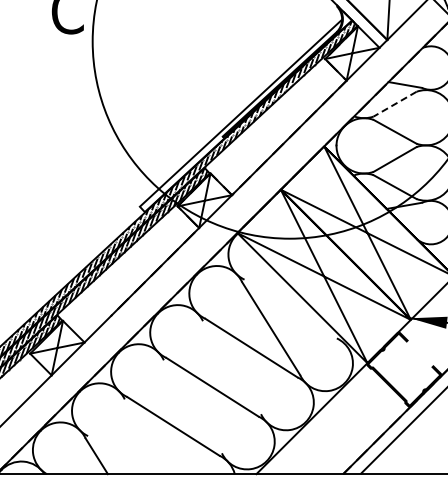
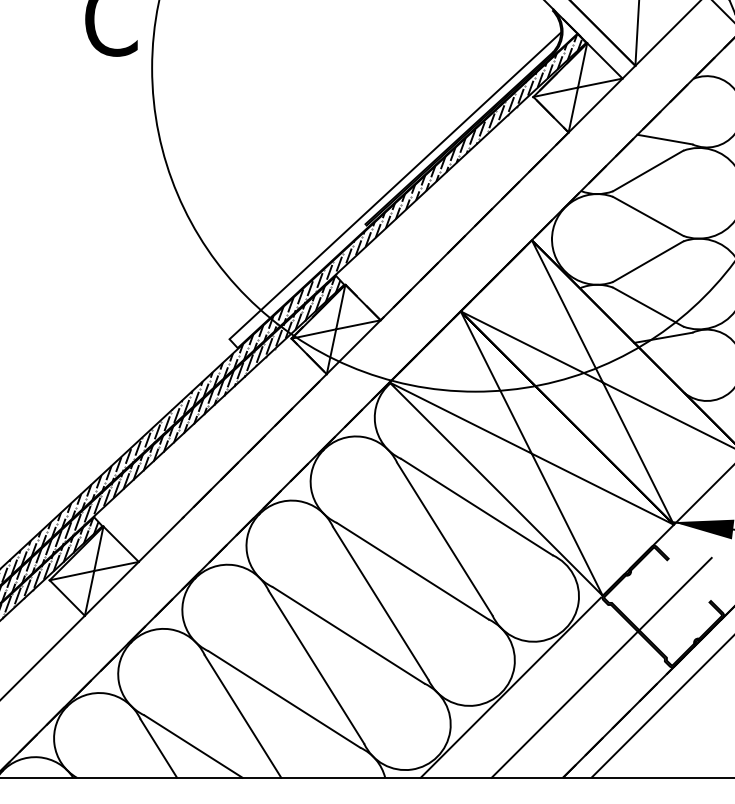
line: (395, 104) -> (648, 171), dashed -> solid
line: (290, 308) -> (476, 506), added
line: (231, 367) -> (379, 602), added
line: (192, 406) -> (315, 666), added
line: (366, 407) -> (601, 668), added
line: (147, 436) -> (242, 716), added
line: (117, 455) -> (192, 747), added

